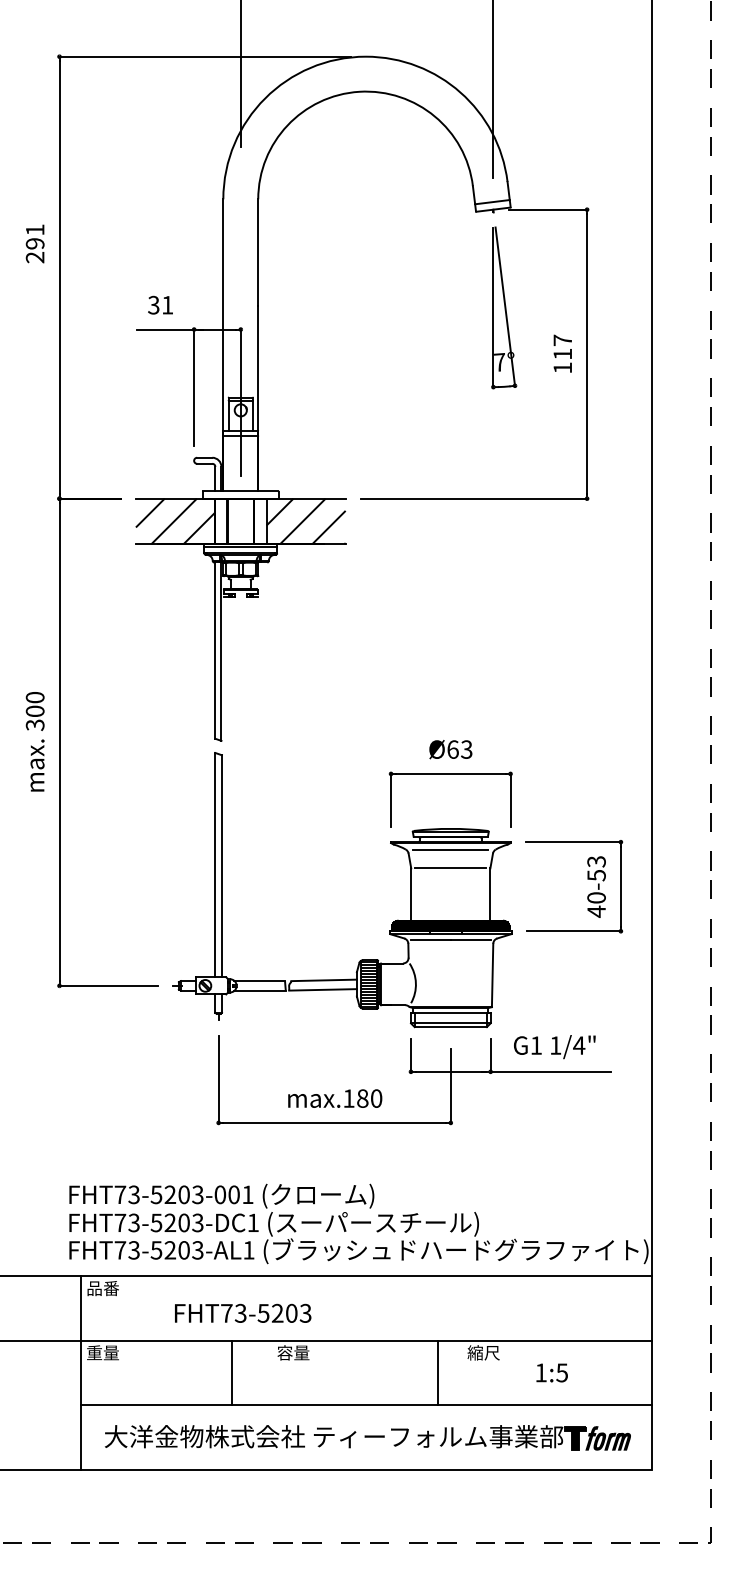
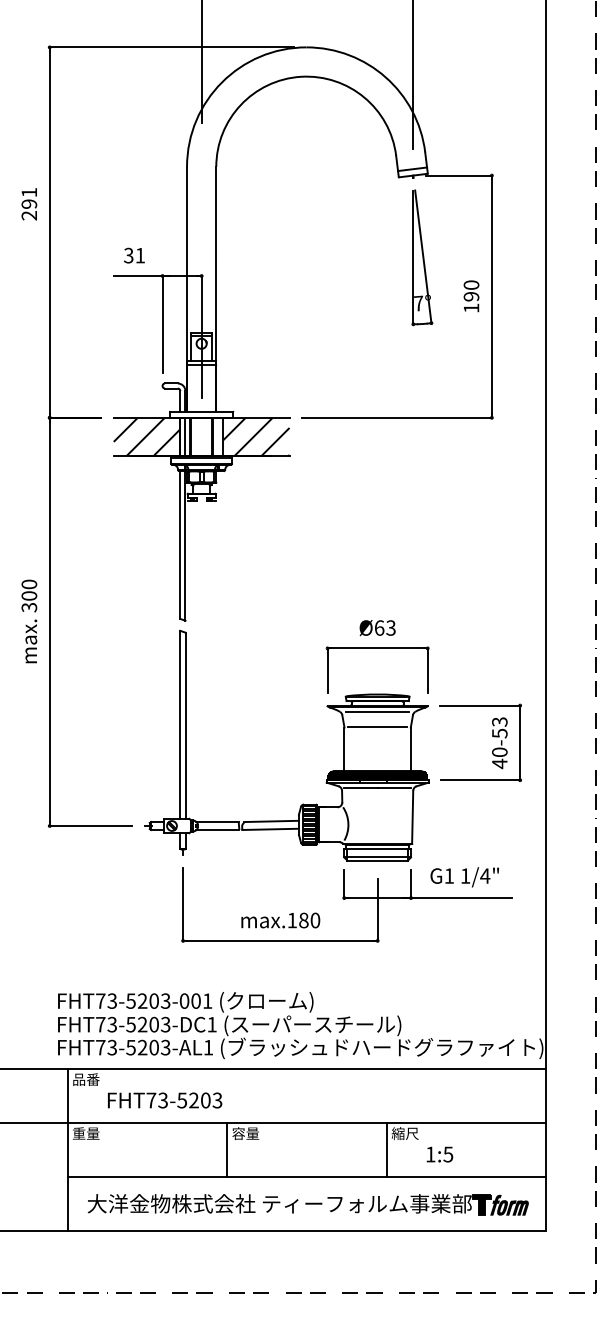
text: (562, 346) -> (471, 290), 117 -> 190
line: (221, 521) -> (185, 436), added
text: (243, 1312) -> (165, 1099), moved
line: (232, 1372) -> (227, 1150), moved
line: (437, 1372) -> (386, 1150), moved
text: (551, 1372) -> (439, 1154), moved

